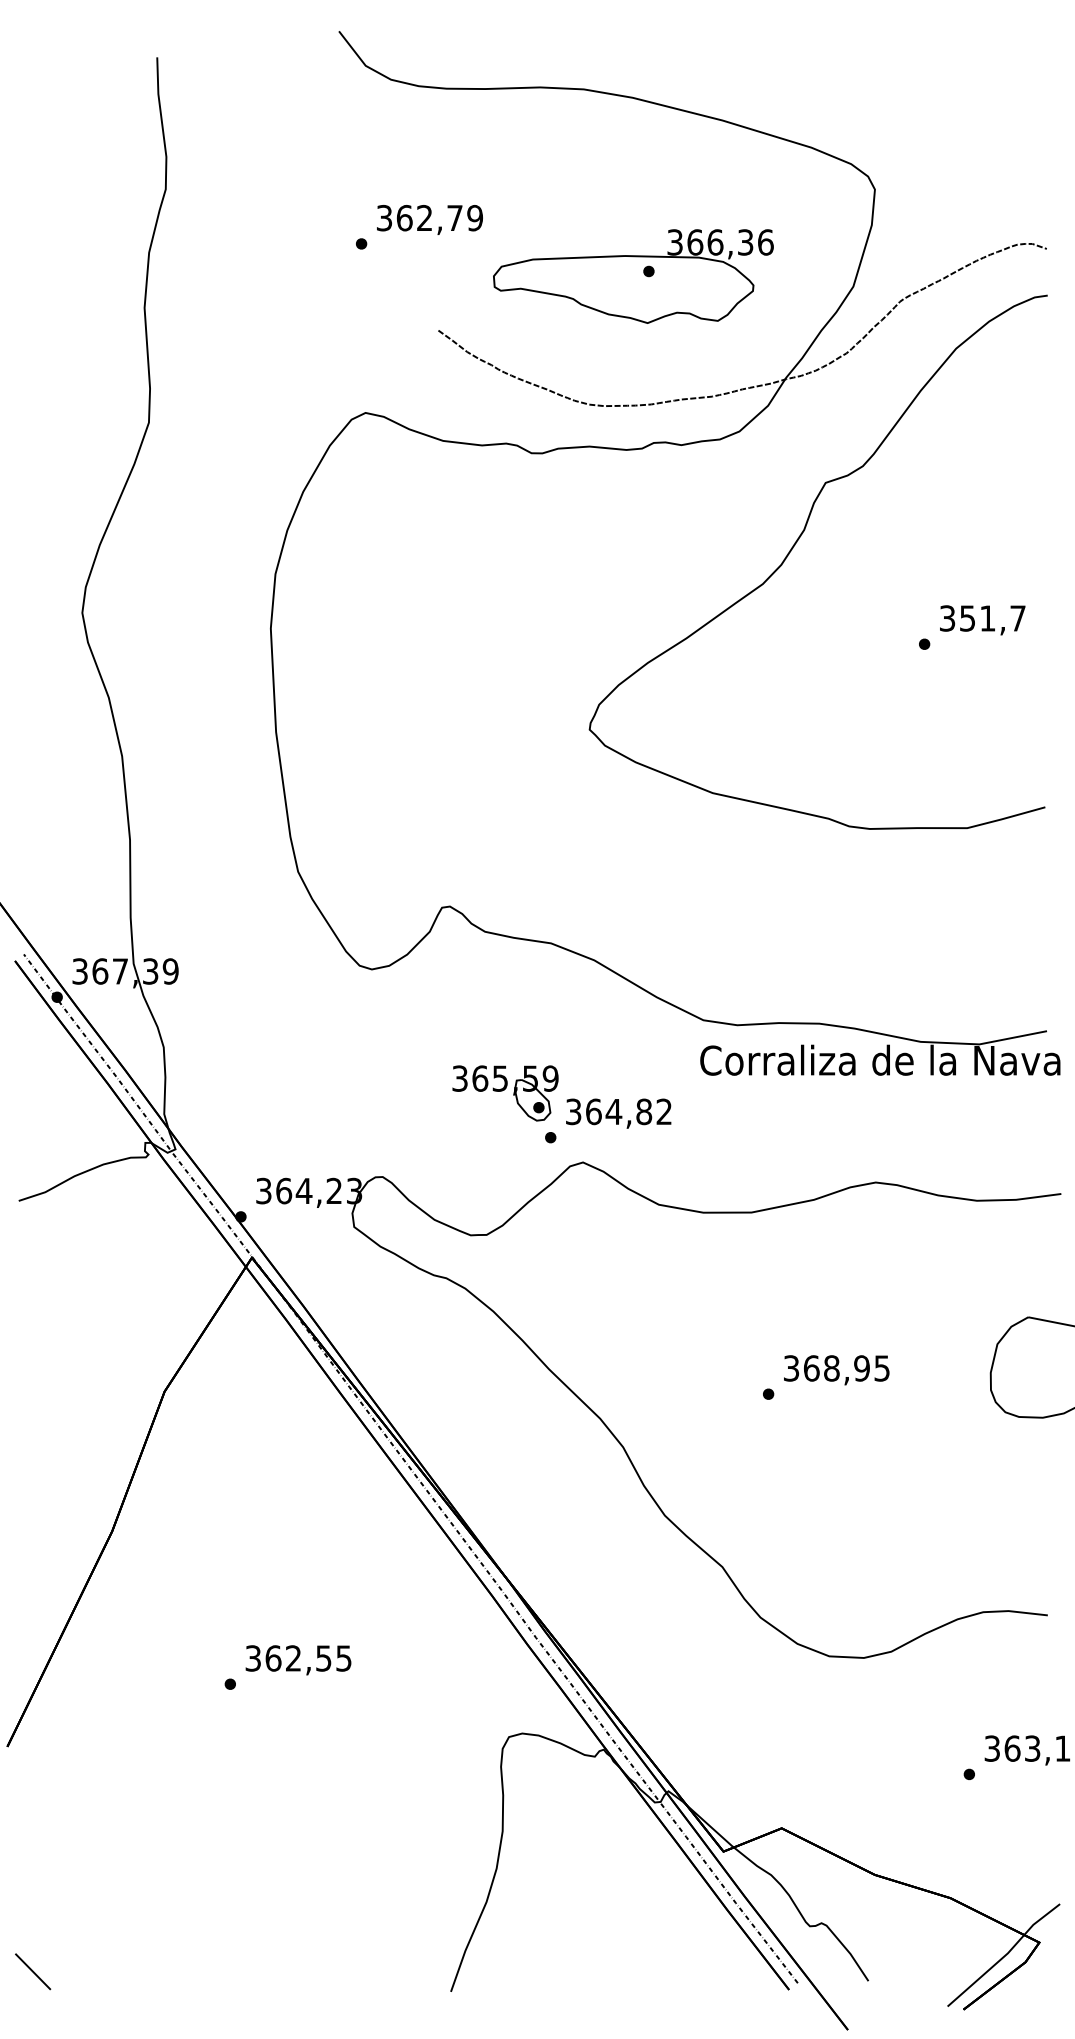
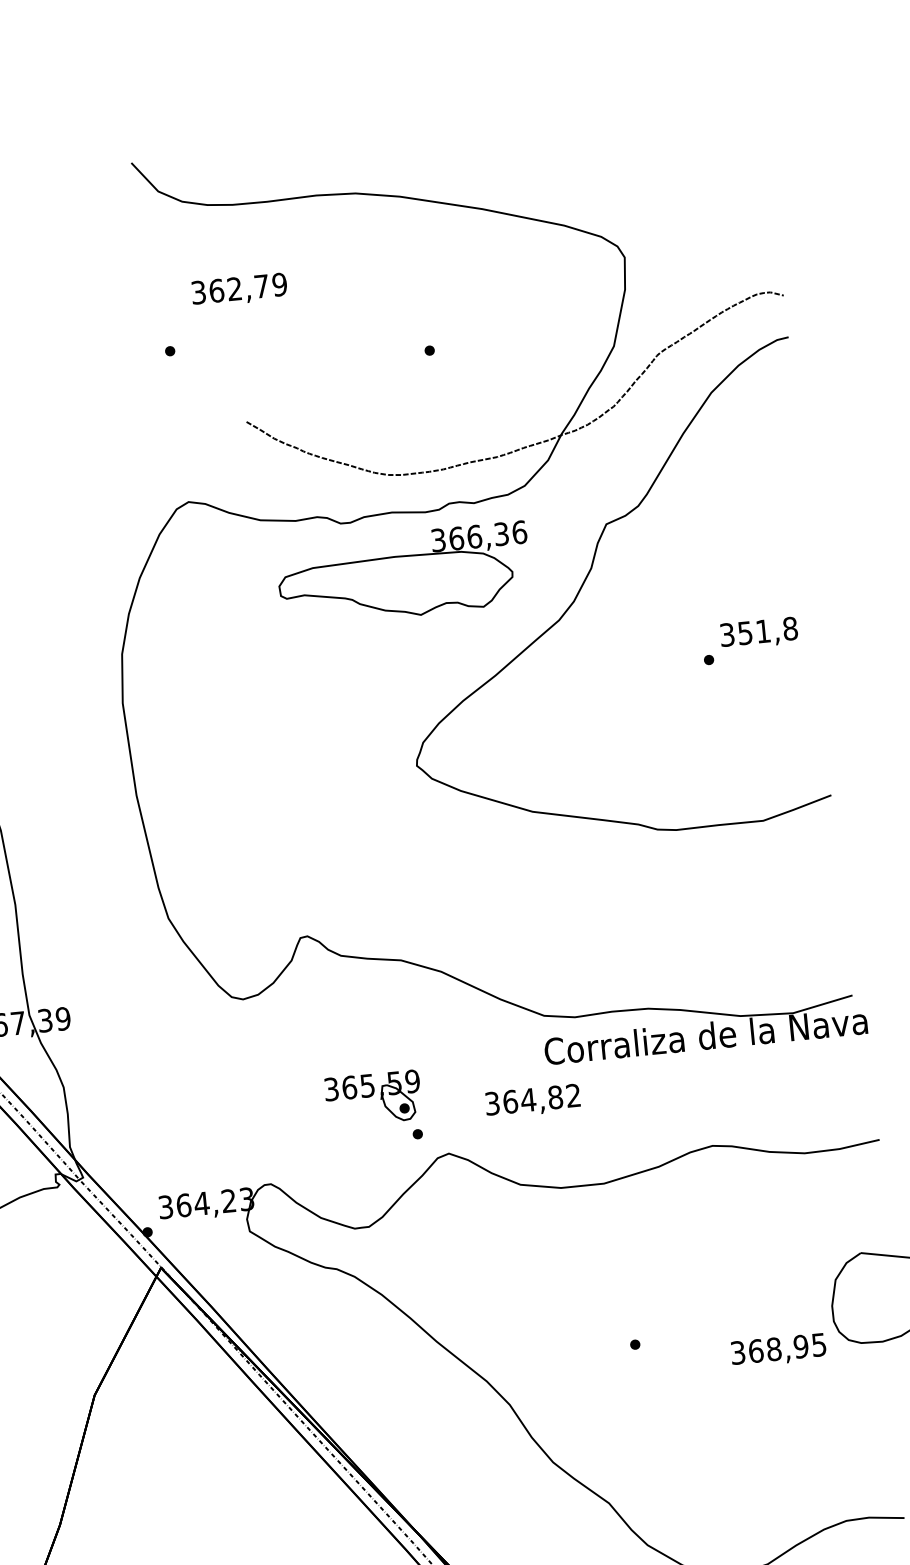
text: (429, 219) -> (239, 289), moved
part: (633, 276) -> (404, 574), moved
text: (1017, 618) -> (789, 628), 351,7 -> 351,8
text: (618, 1113) -> (532, 1101), moved
text: (836, 1370) -> (778, 1350), moved

